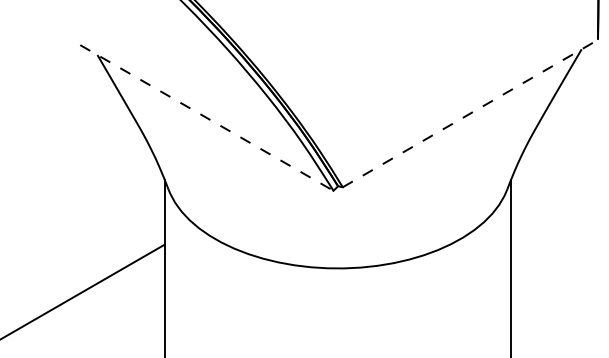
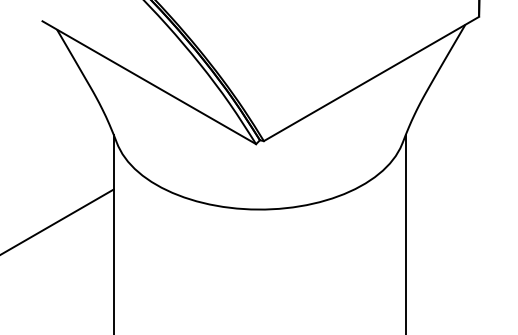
line: (470, 112) -> (371, 78), dashed -> solid
line: (207, 117) -> (149, 82), dashed -> solid

